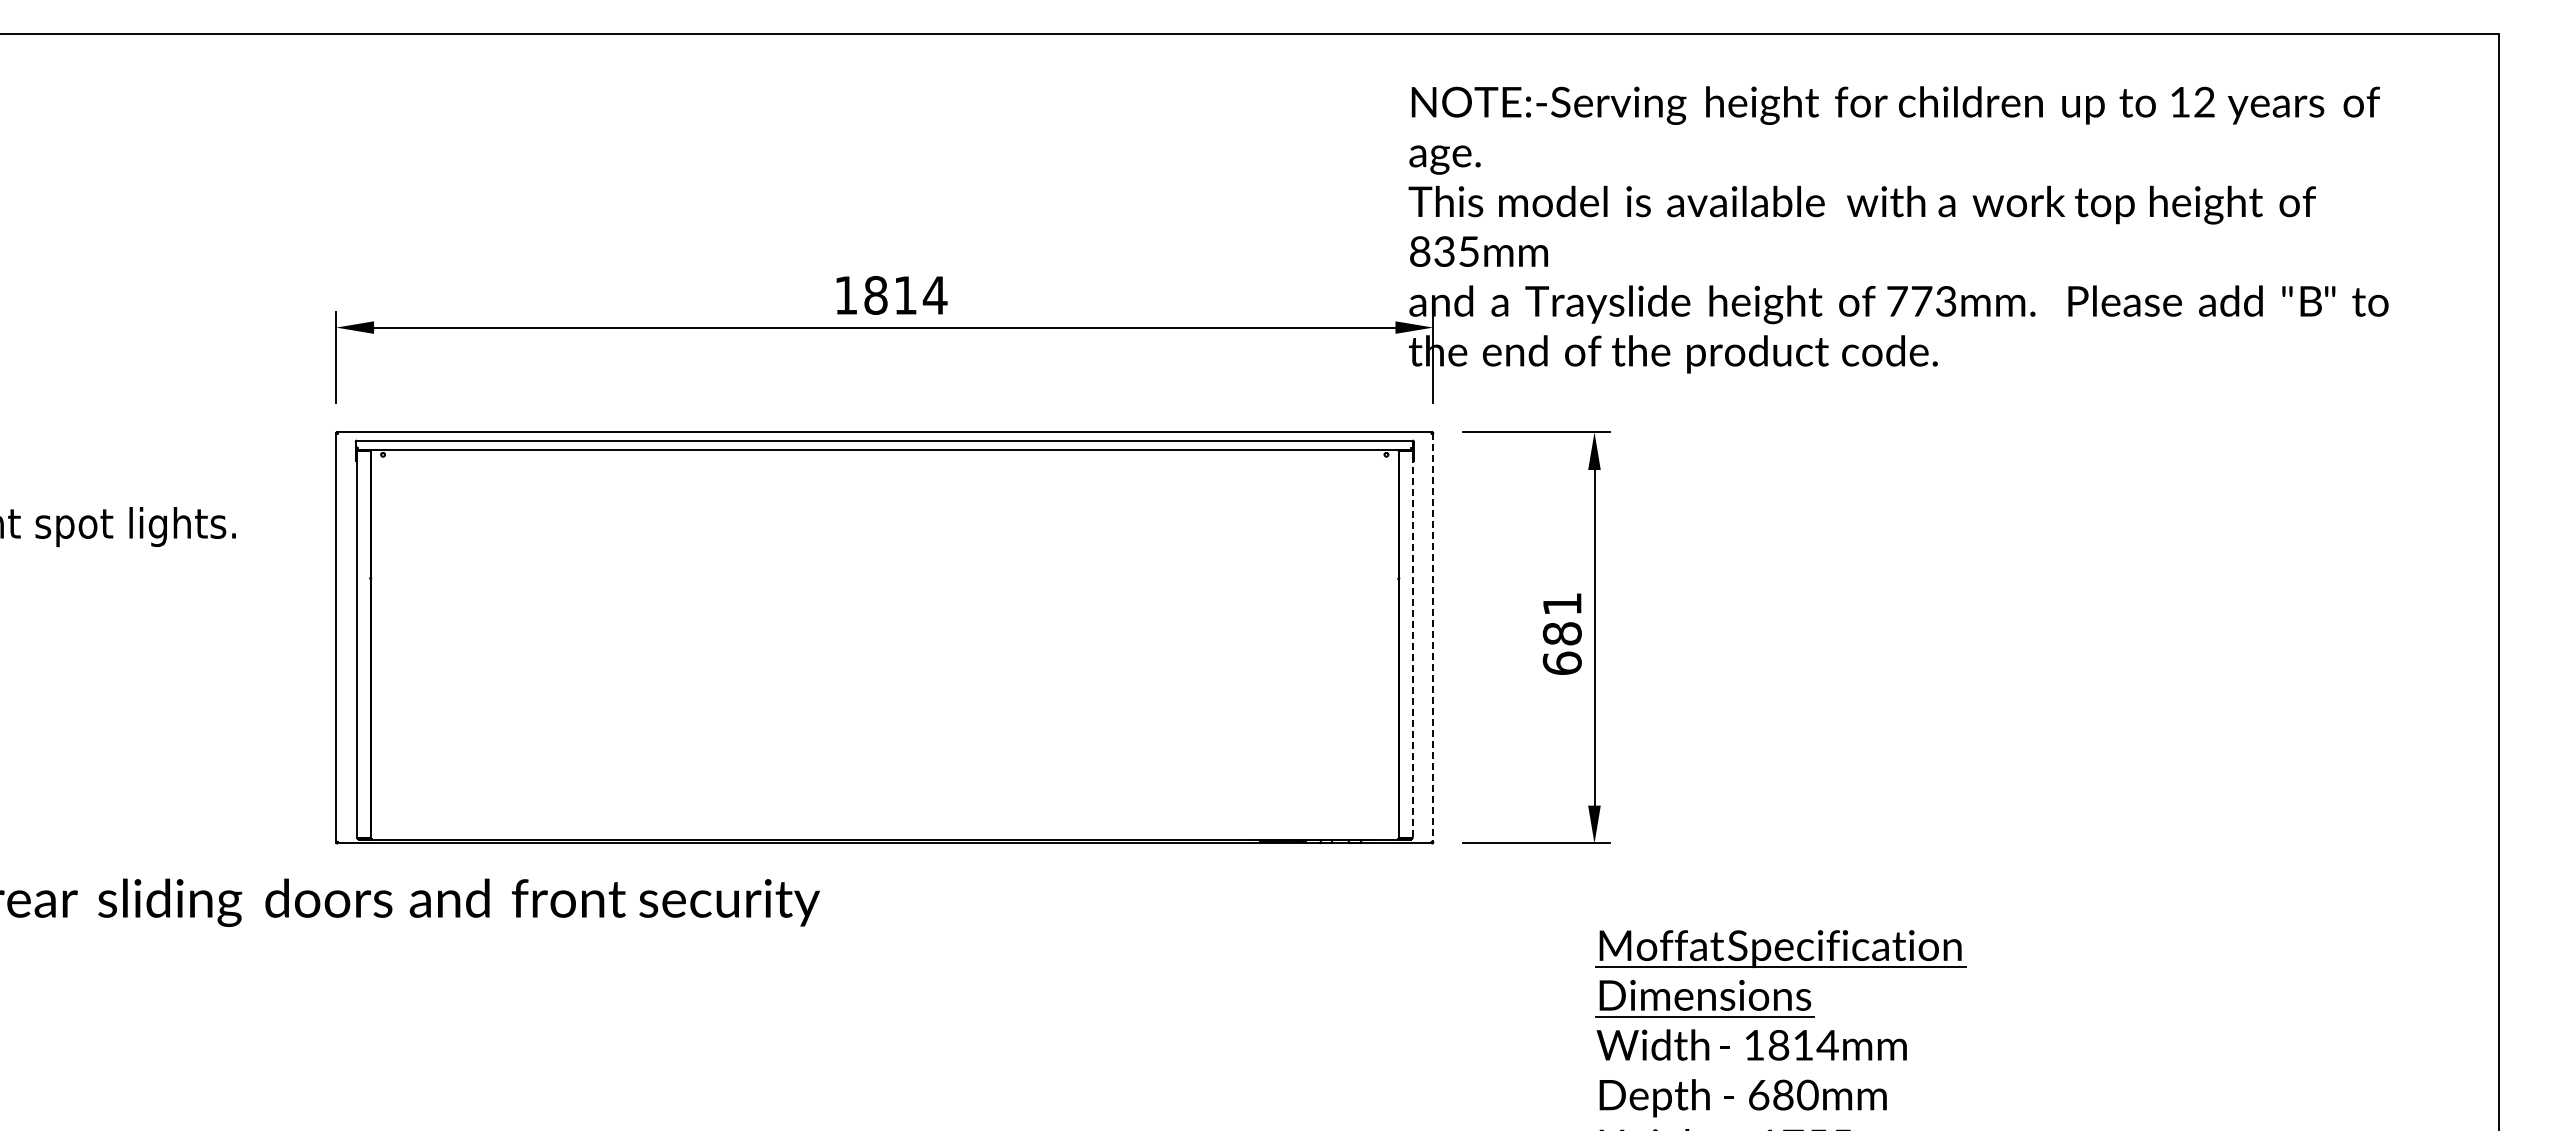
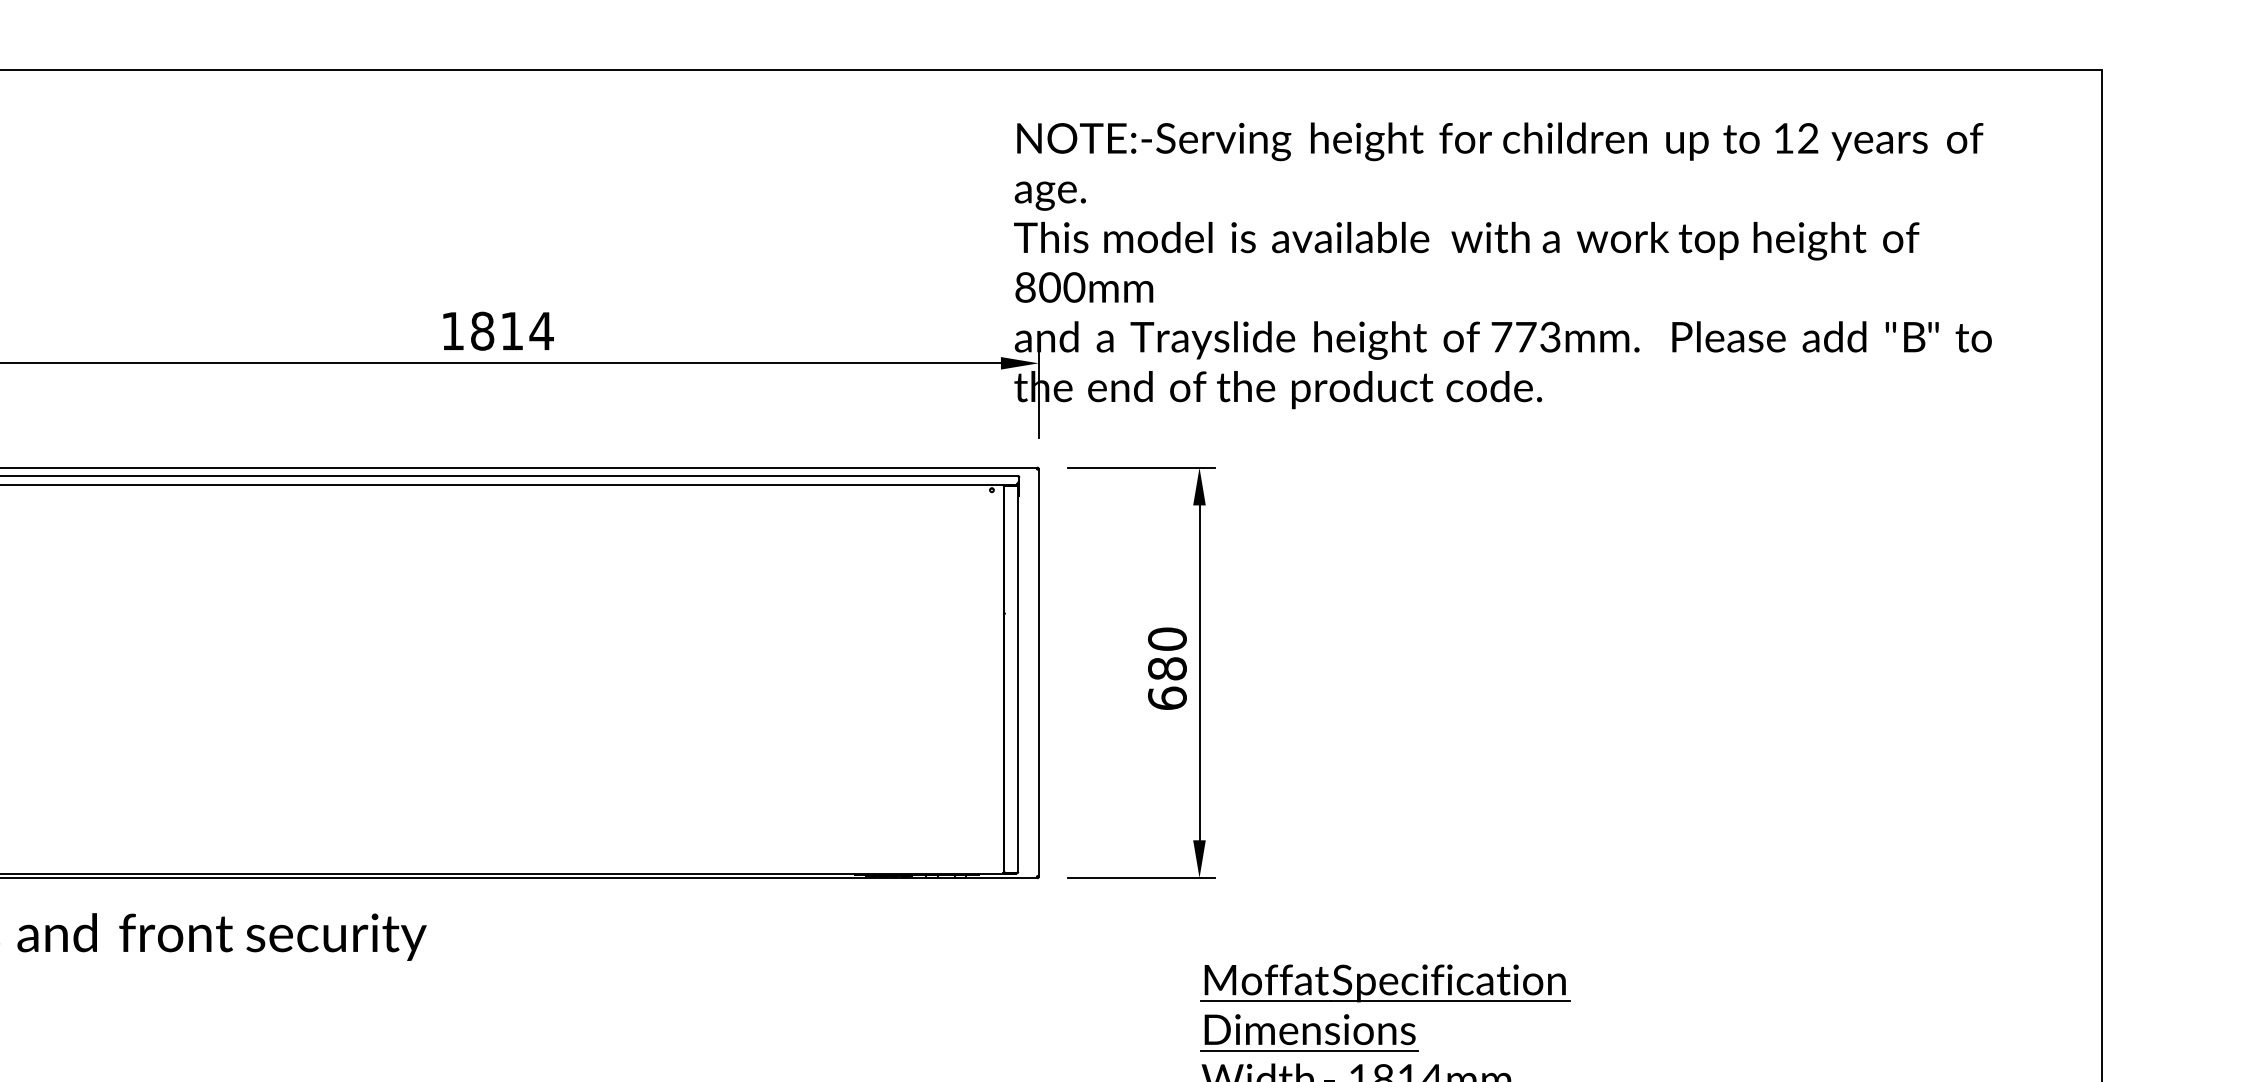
text: (1456, 251) -> (1061, 287), 835mm -> 800mm
text: (1561, 603) -> (1166, 638), 681 -> 680
line: (1433, 637) -> (1038, 672), dashed -> solid
line: (1412, 643) -> (1017, 678), dashed -> solid

